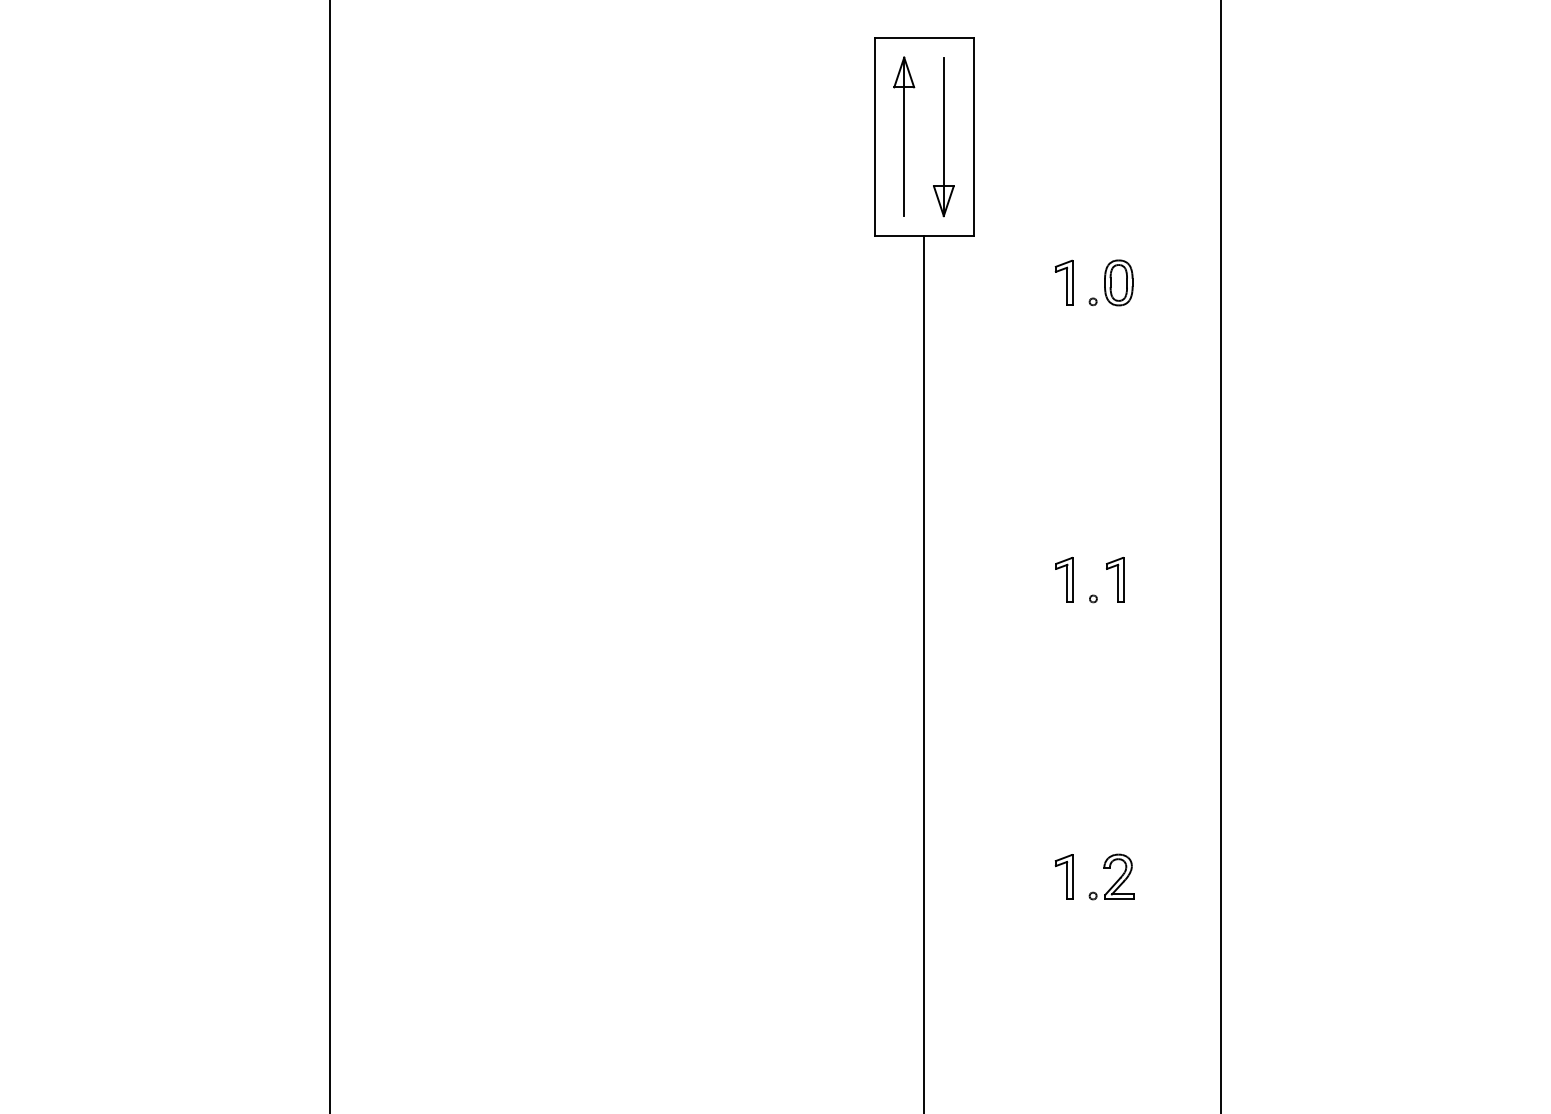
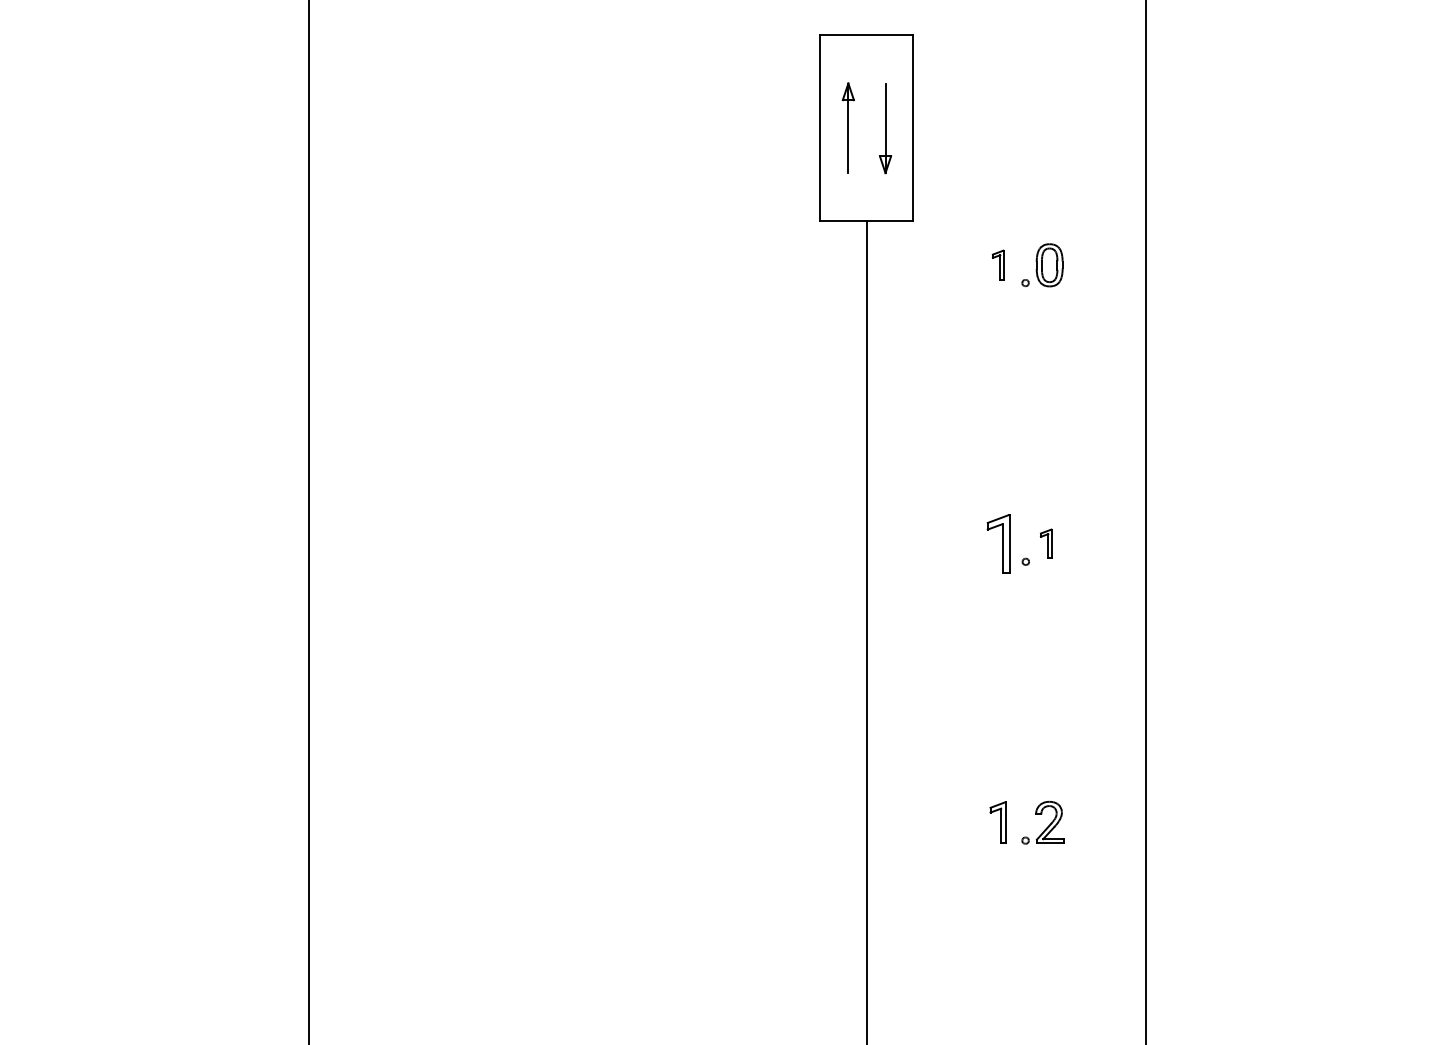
part: (904, 136) -> (848, 127), size x0.6
part: (943, 137) -> (885, 128), size x0.6
part: (1063, 282) -> (997, 264), size x0.7
part: (1064, 579) -> (998, 543), size x1.4
part: (1115, 579) -> (1046, 543), size x0.7

